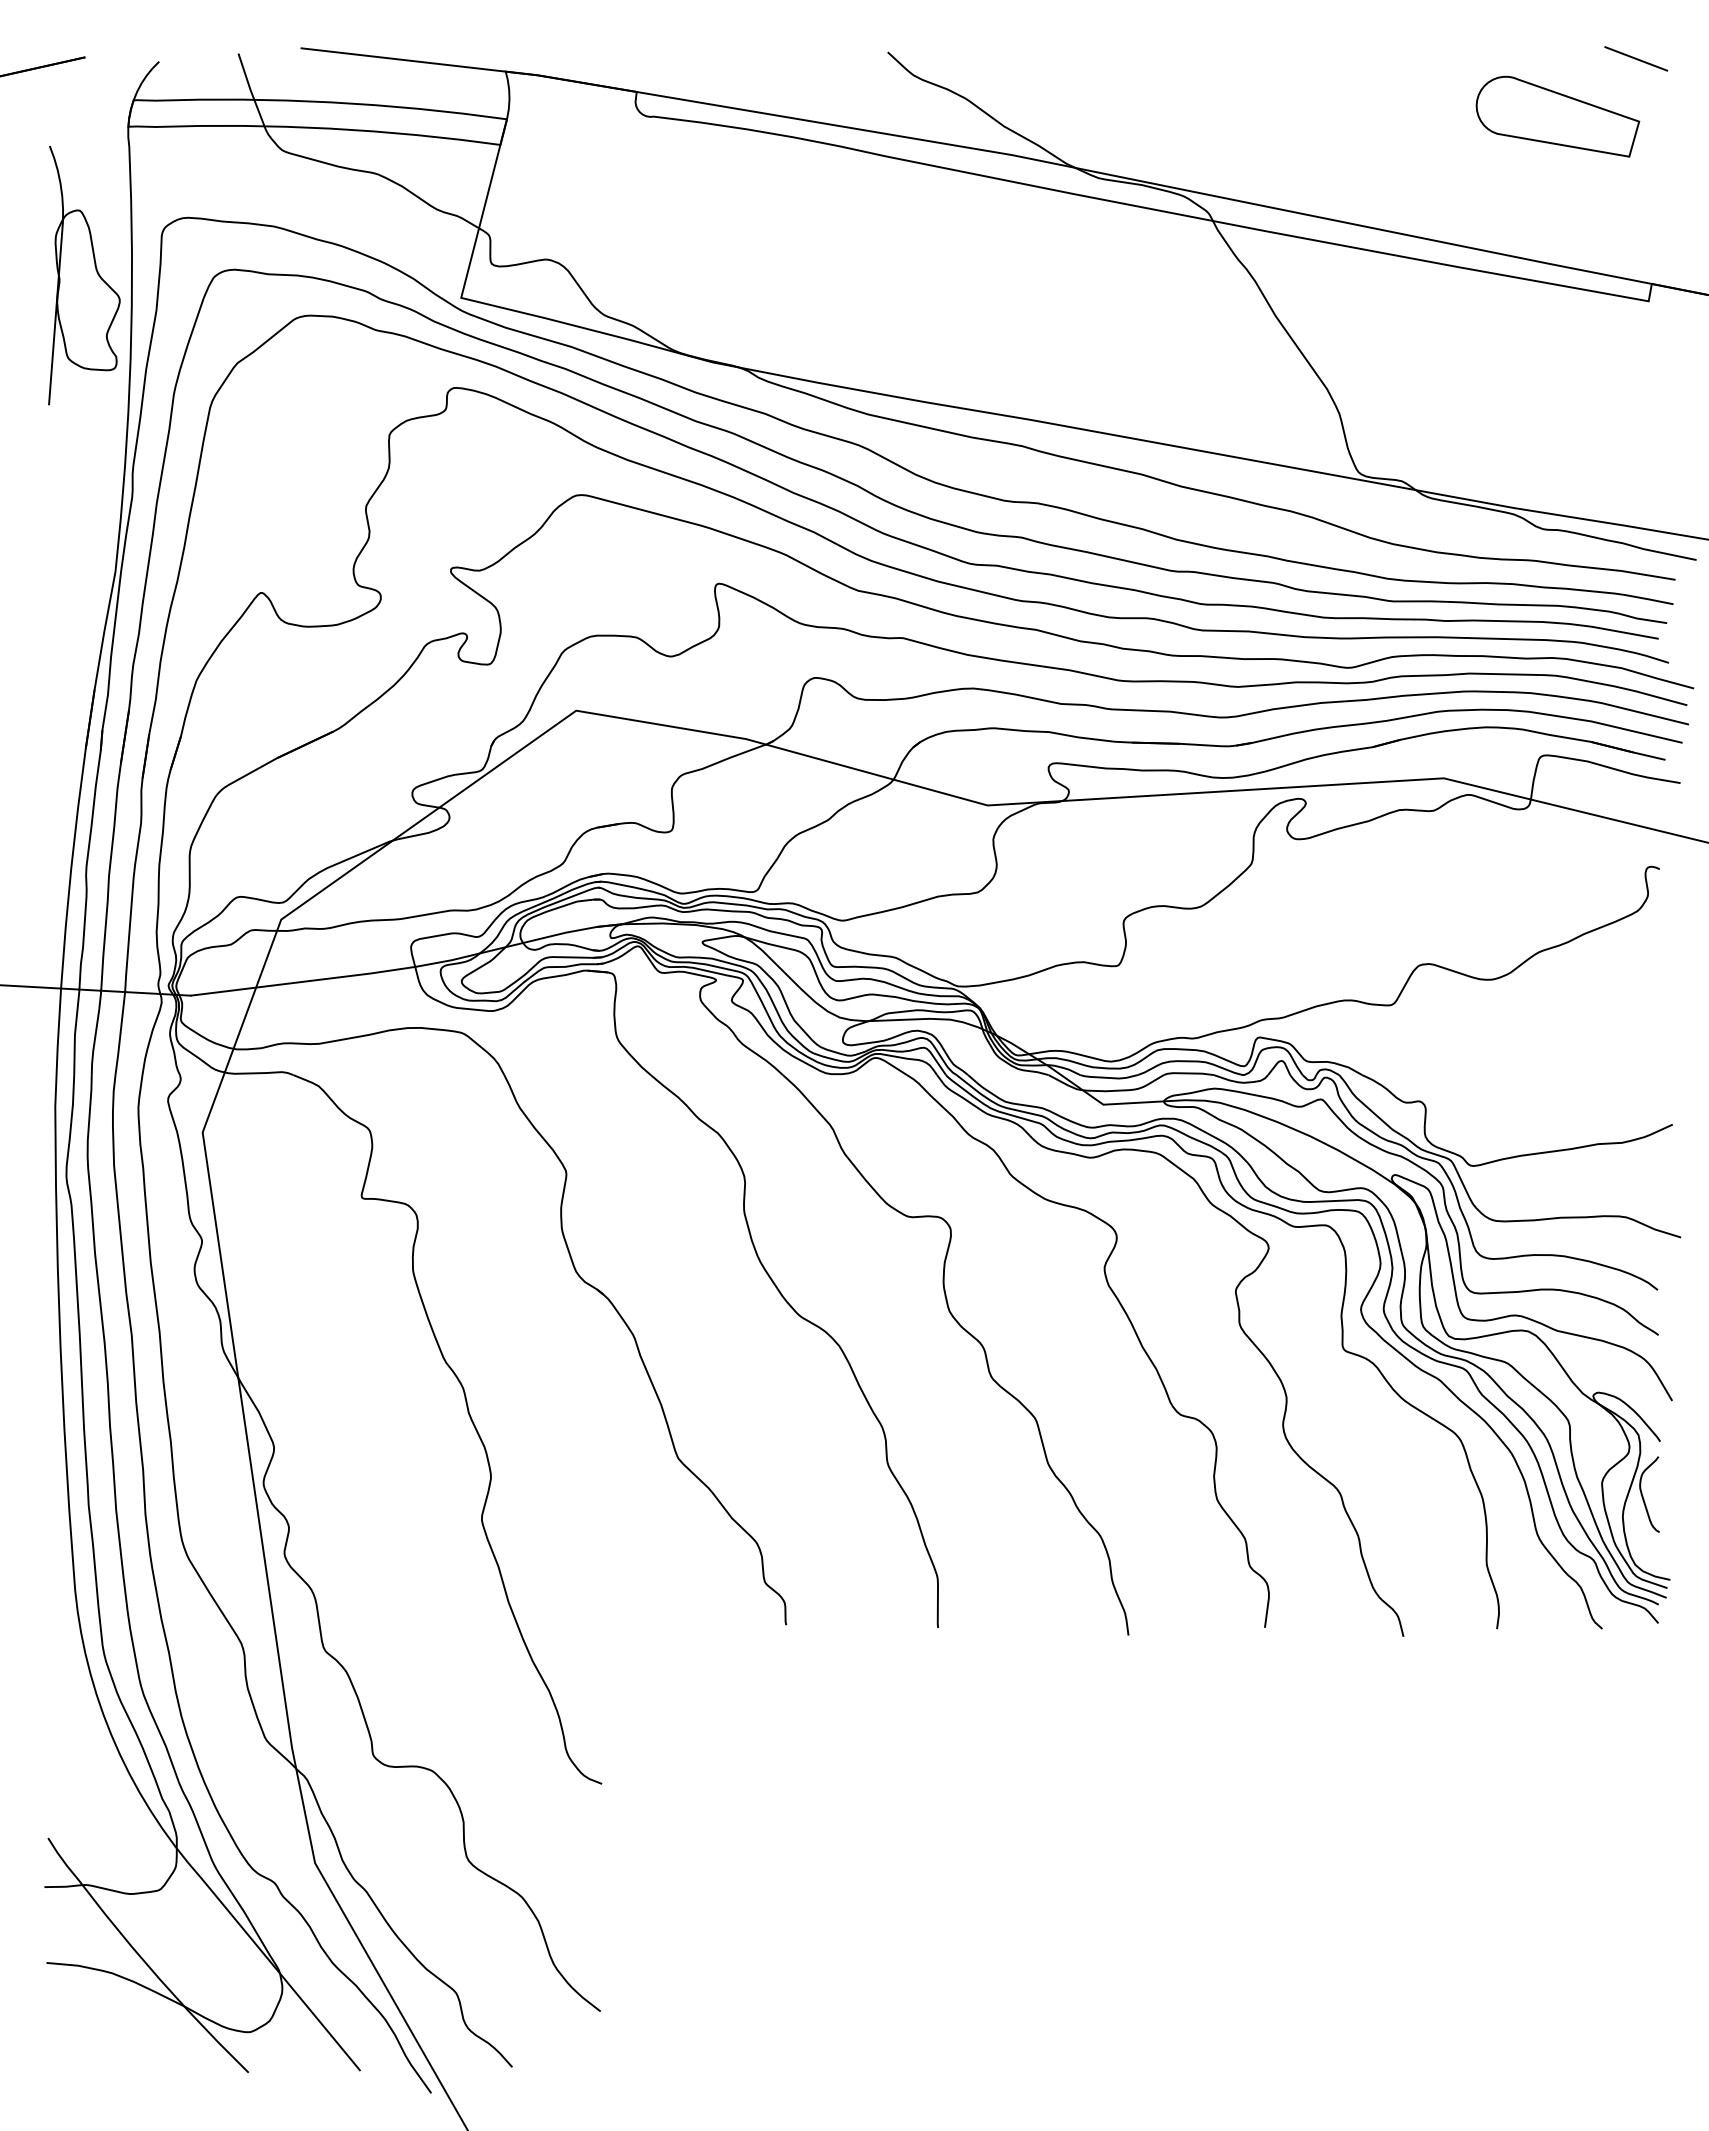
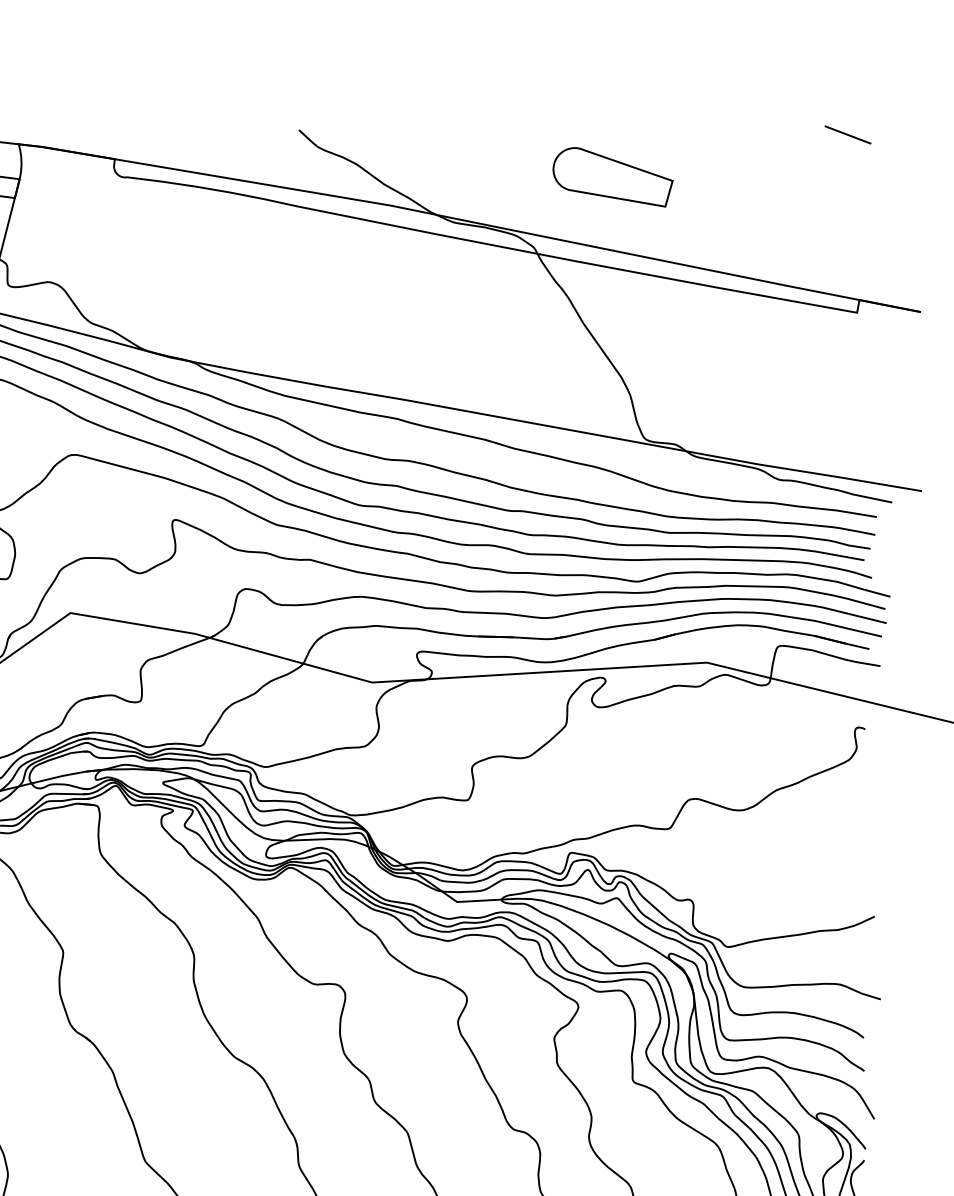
part: (1557, 116) -> (612, 177), moved

